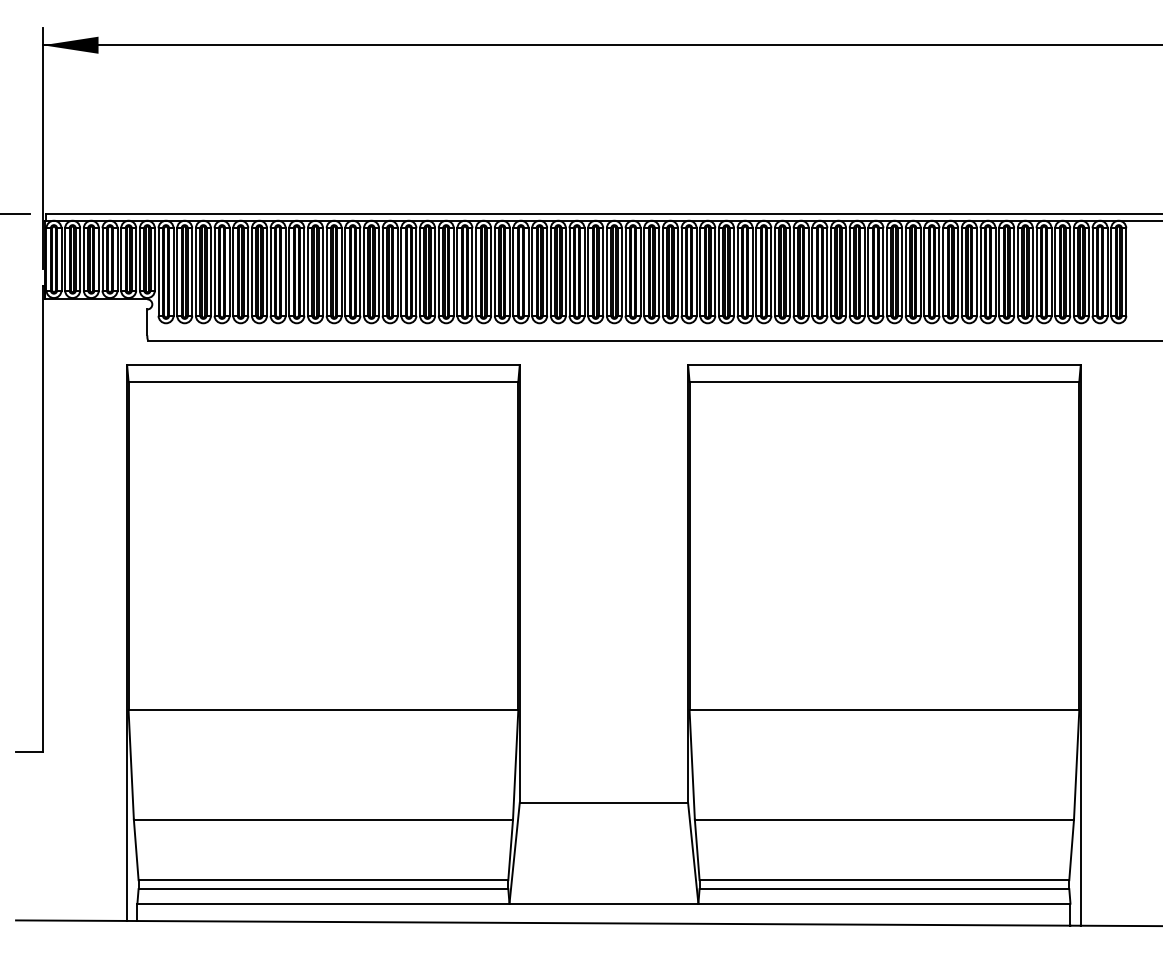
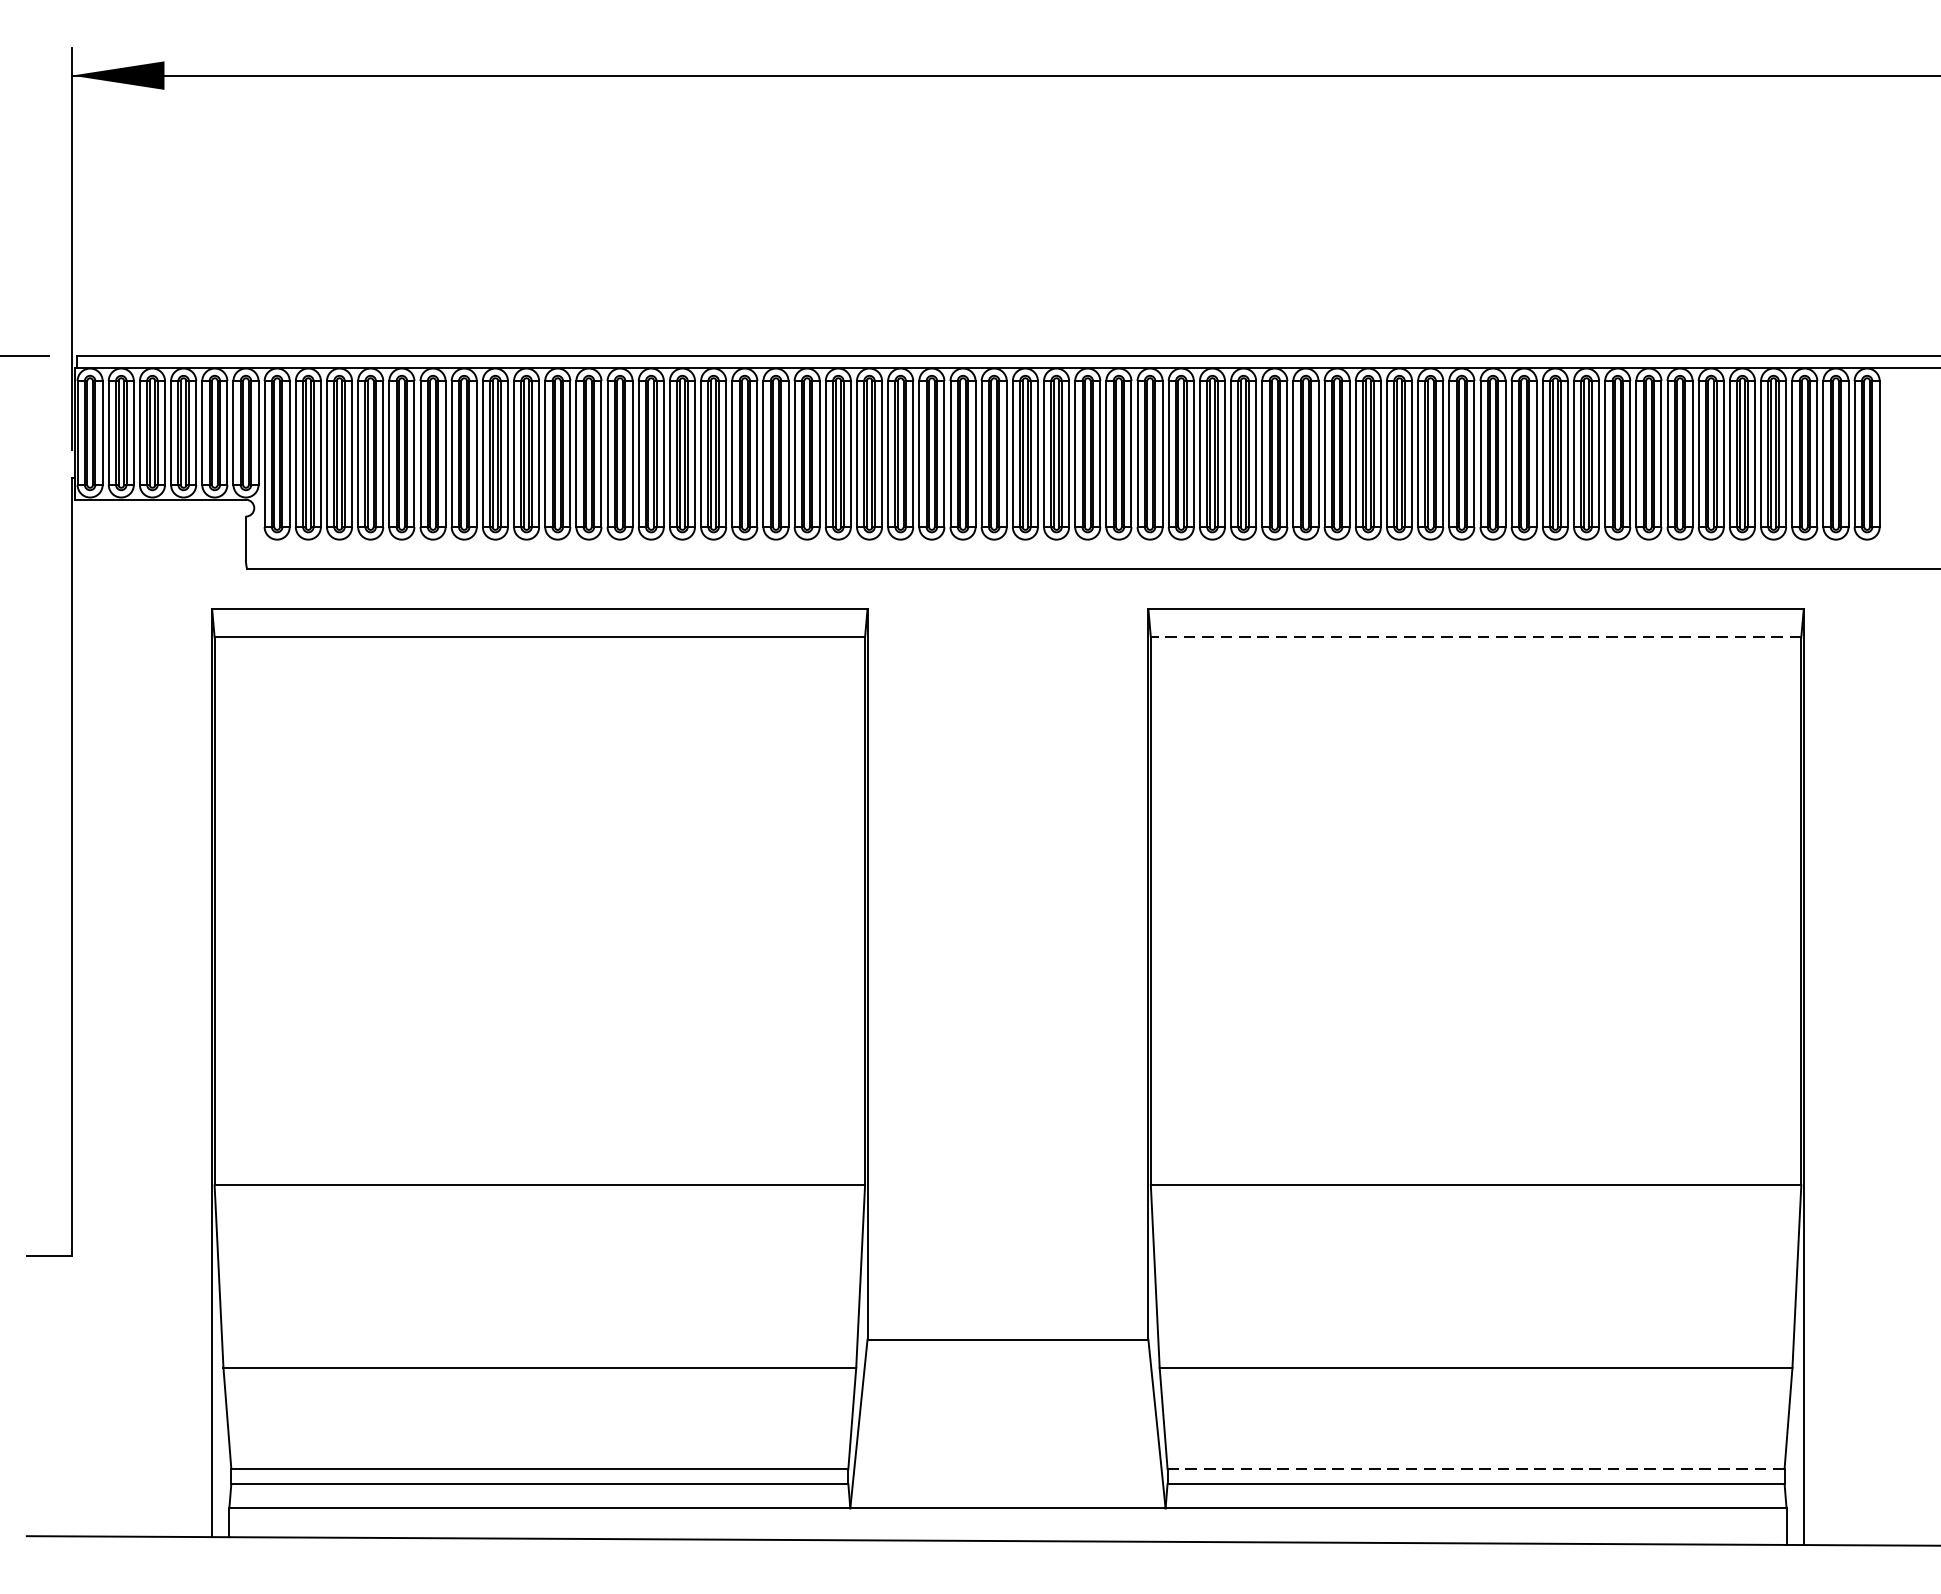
line: (884, 381) -> (1476, 636), solid -> dashed
line: (884, 880) -> (1476, 1469), solid -> dashed

